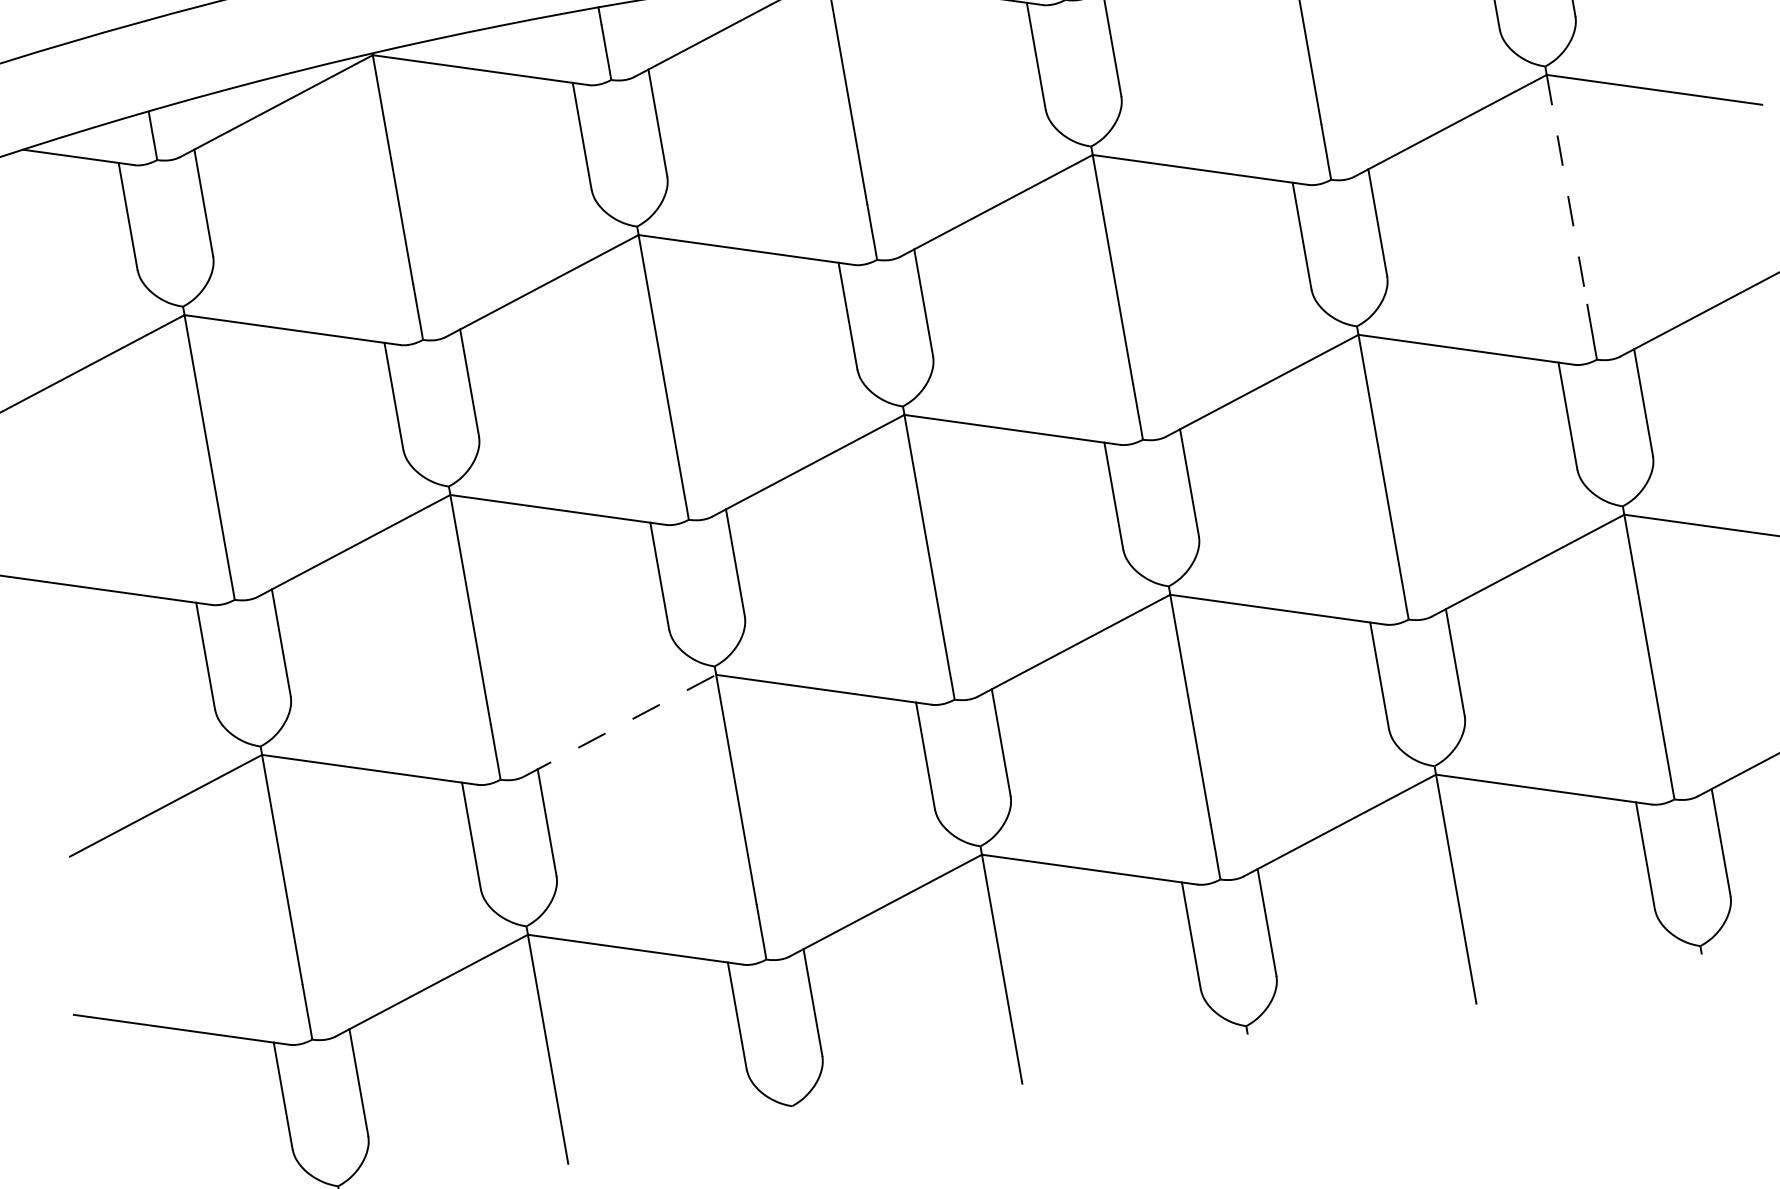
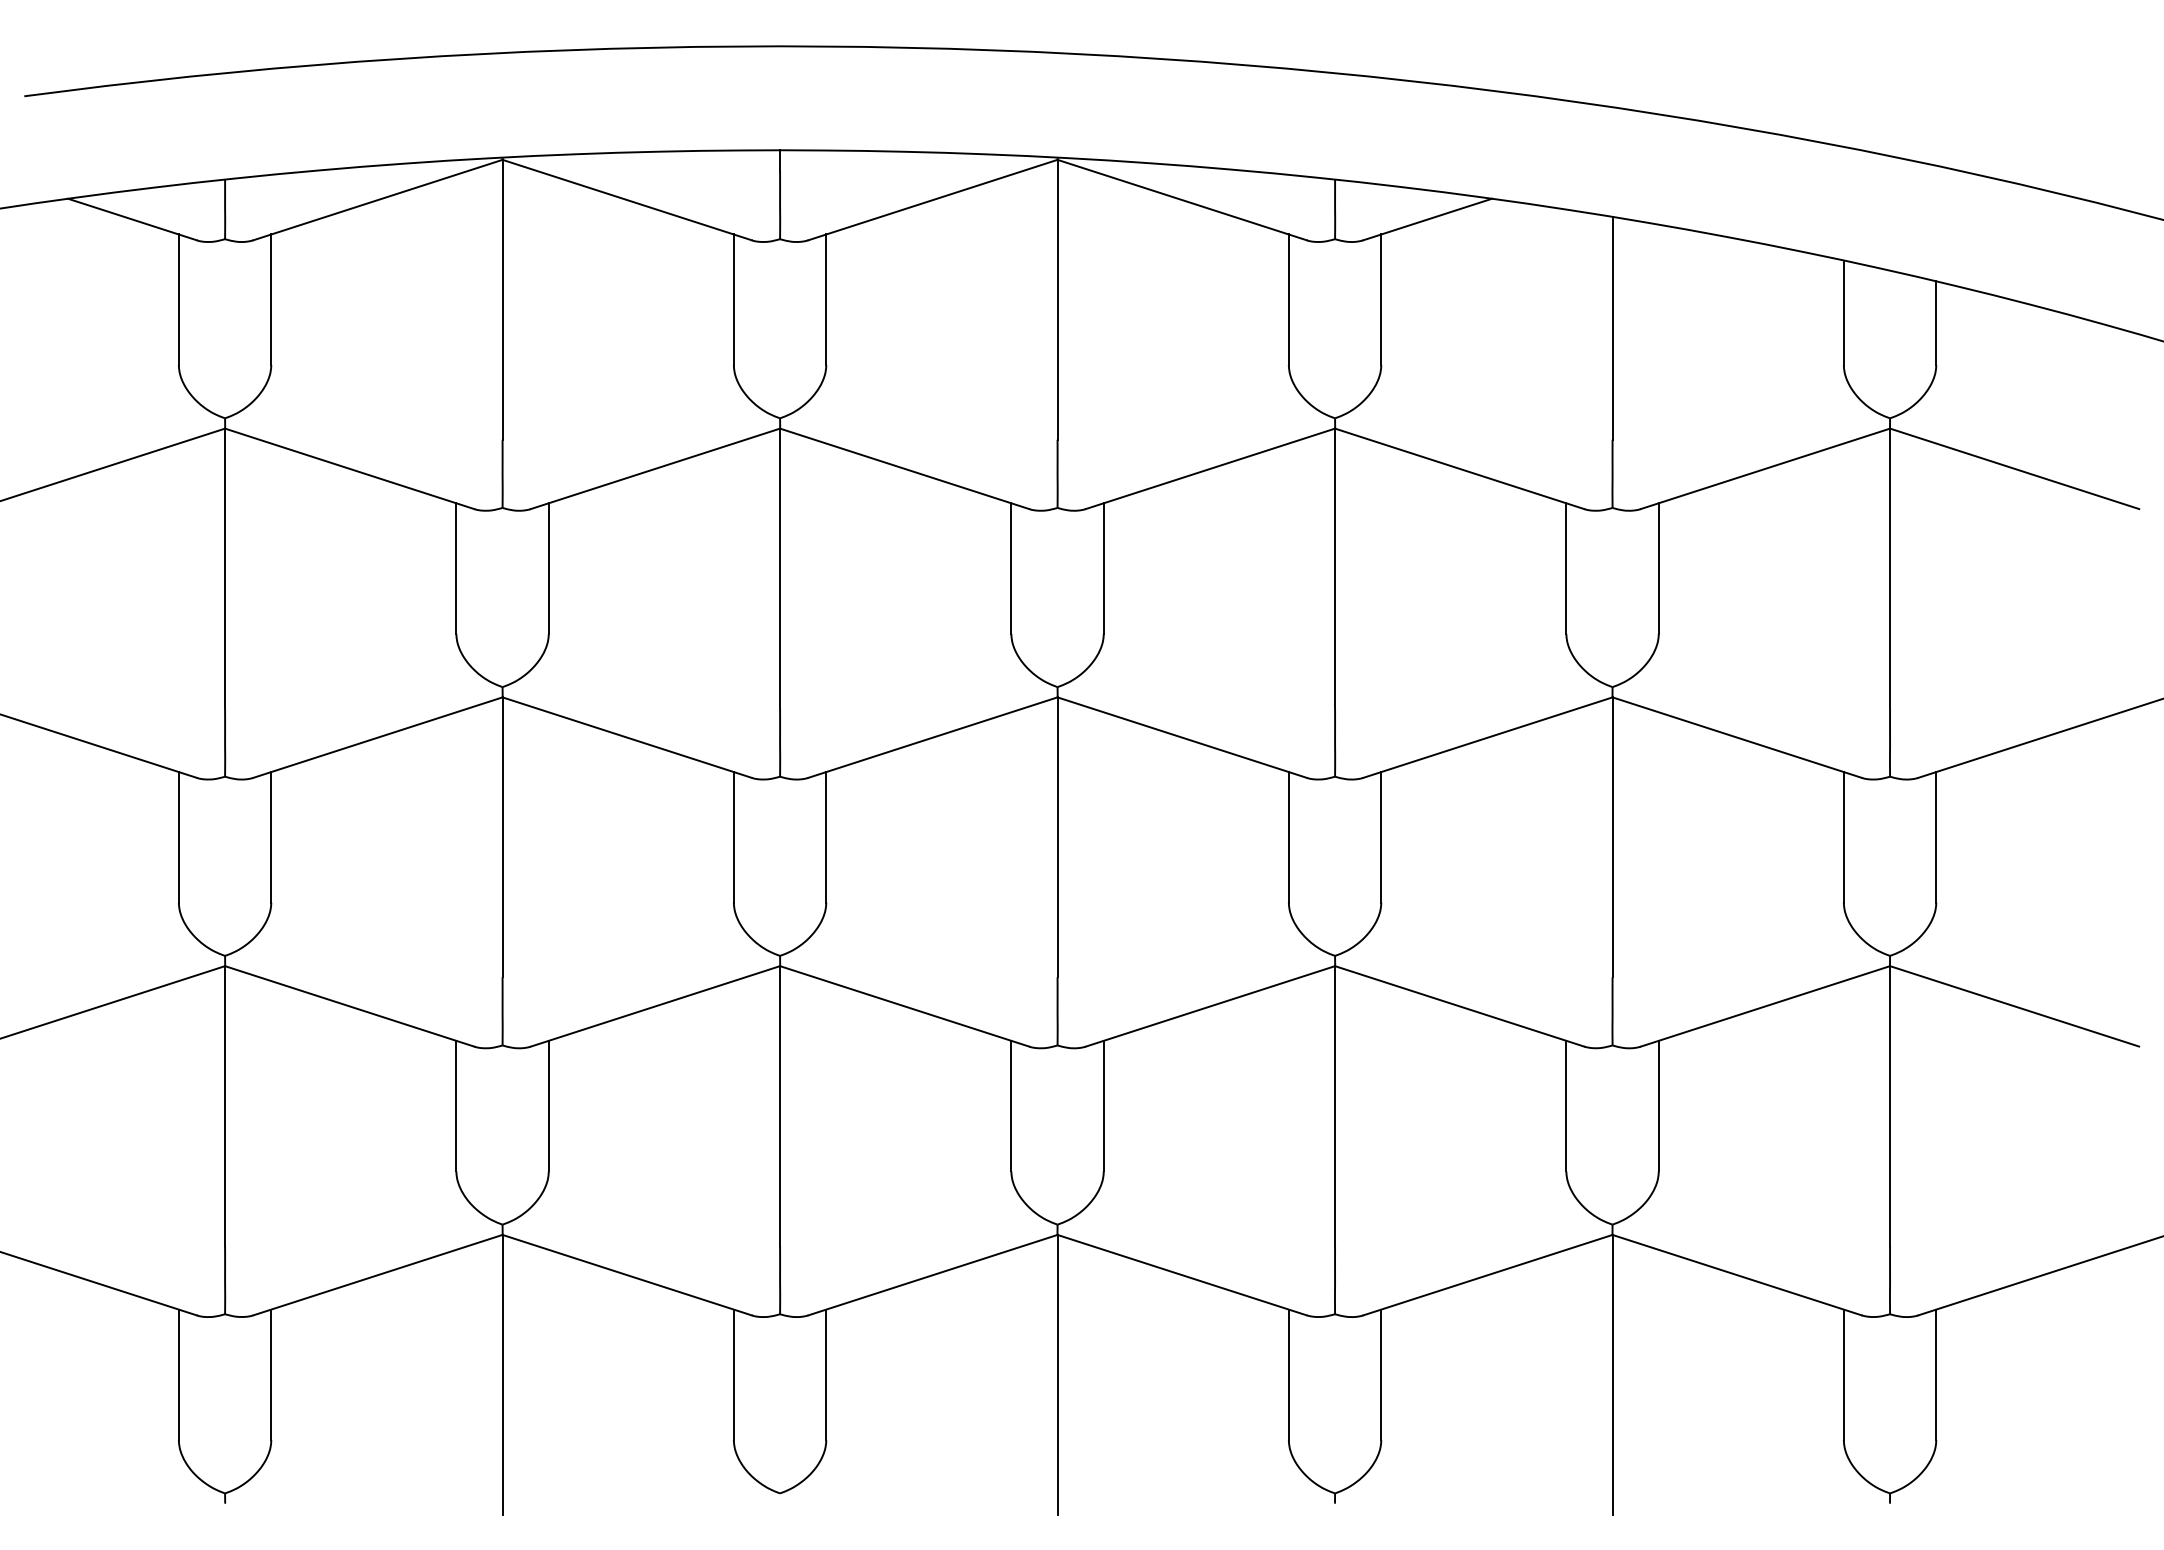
line: (1567, 189) -> (1890, 568), dashed -> solid
line: (620, 725) -> (655, 1006), dashed -> solid

